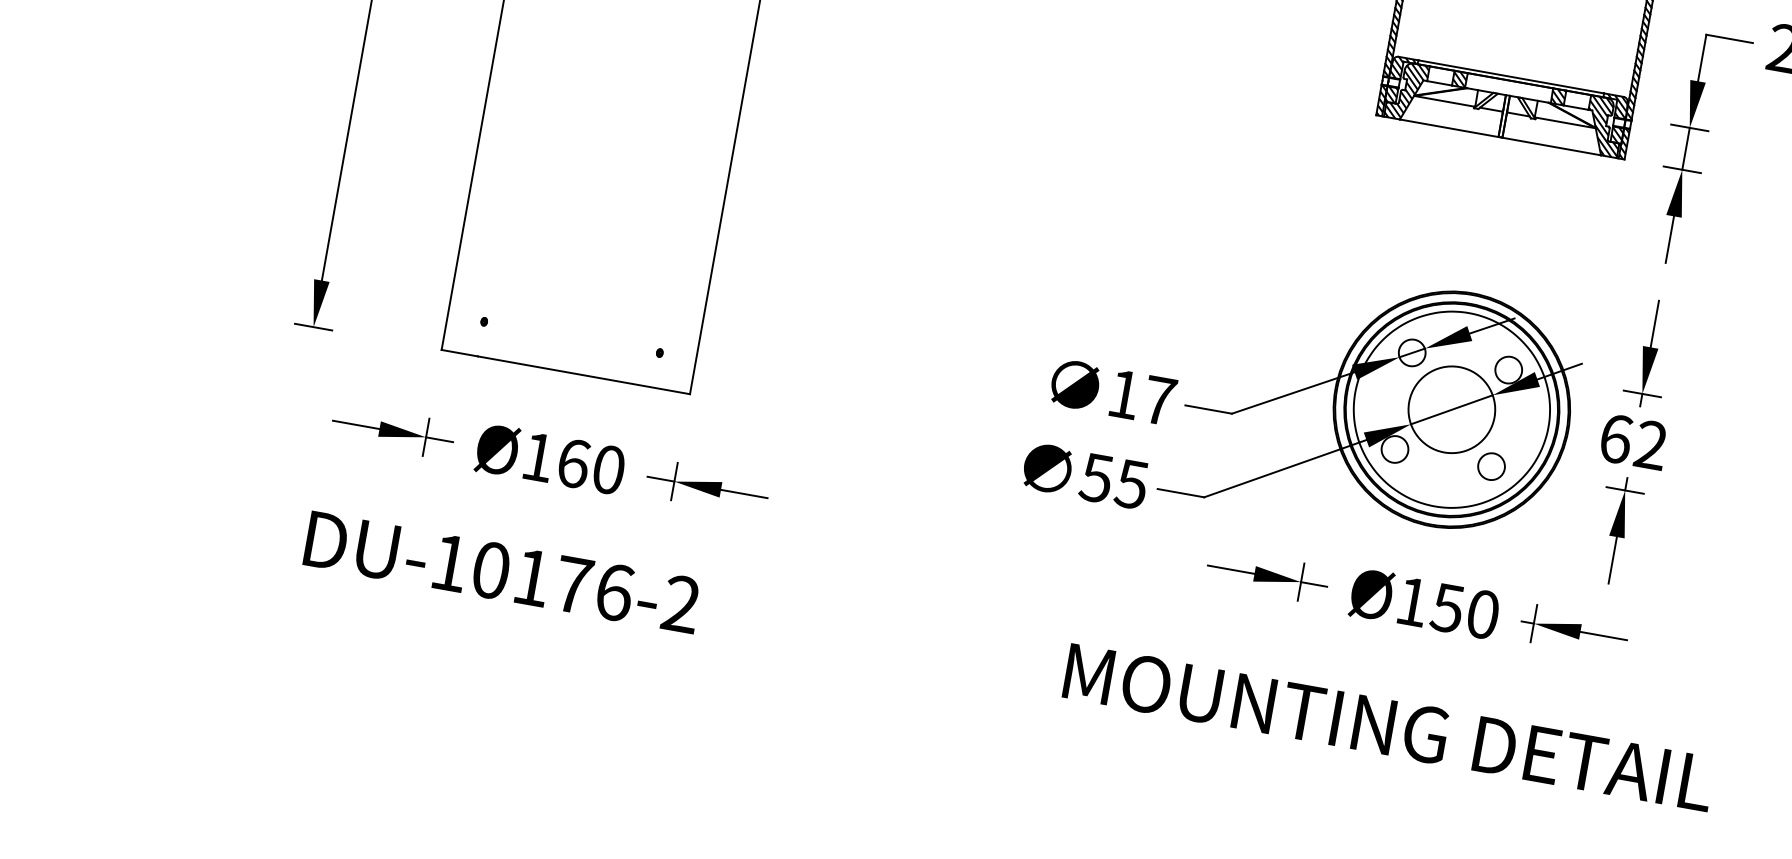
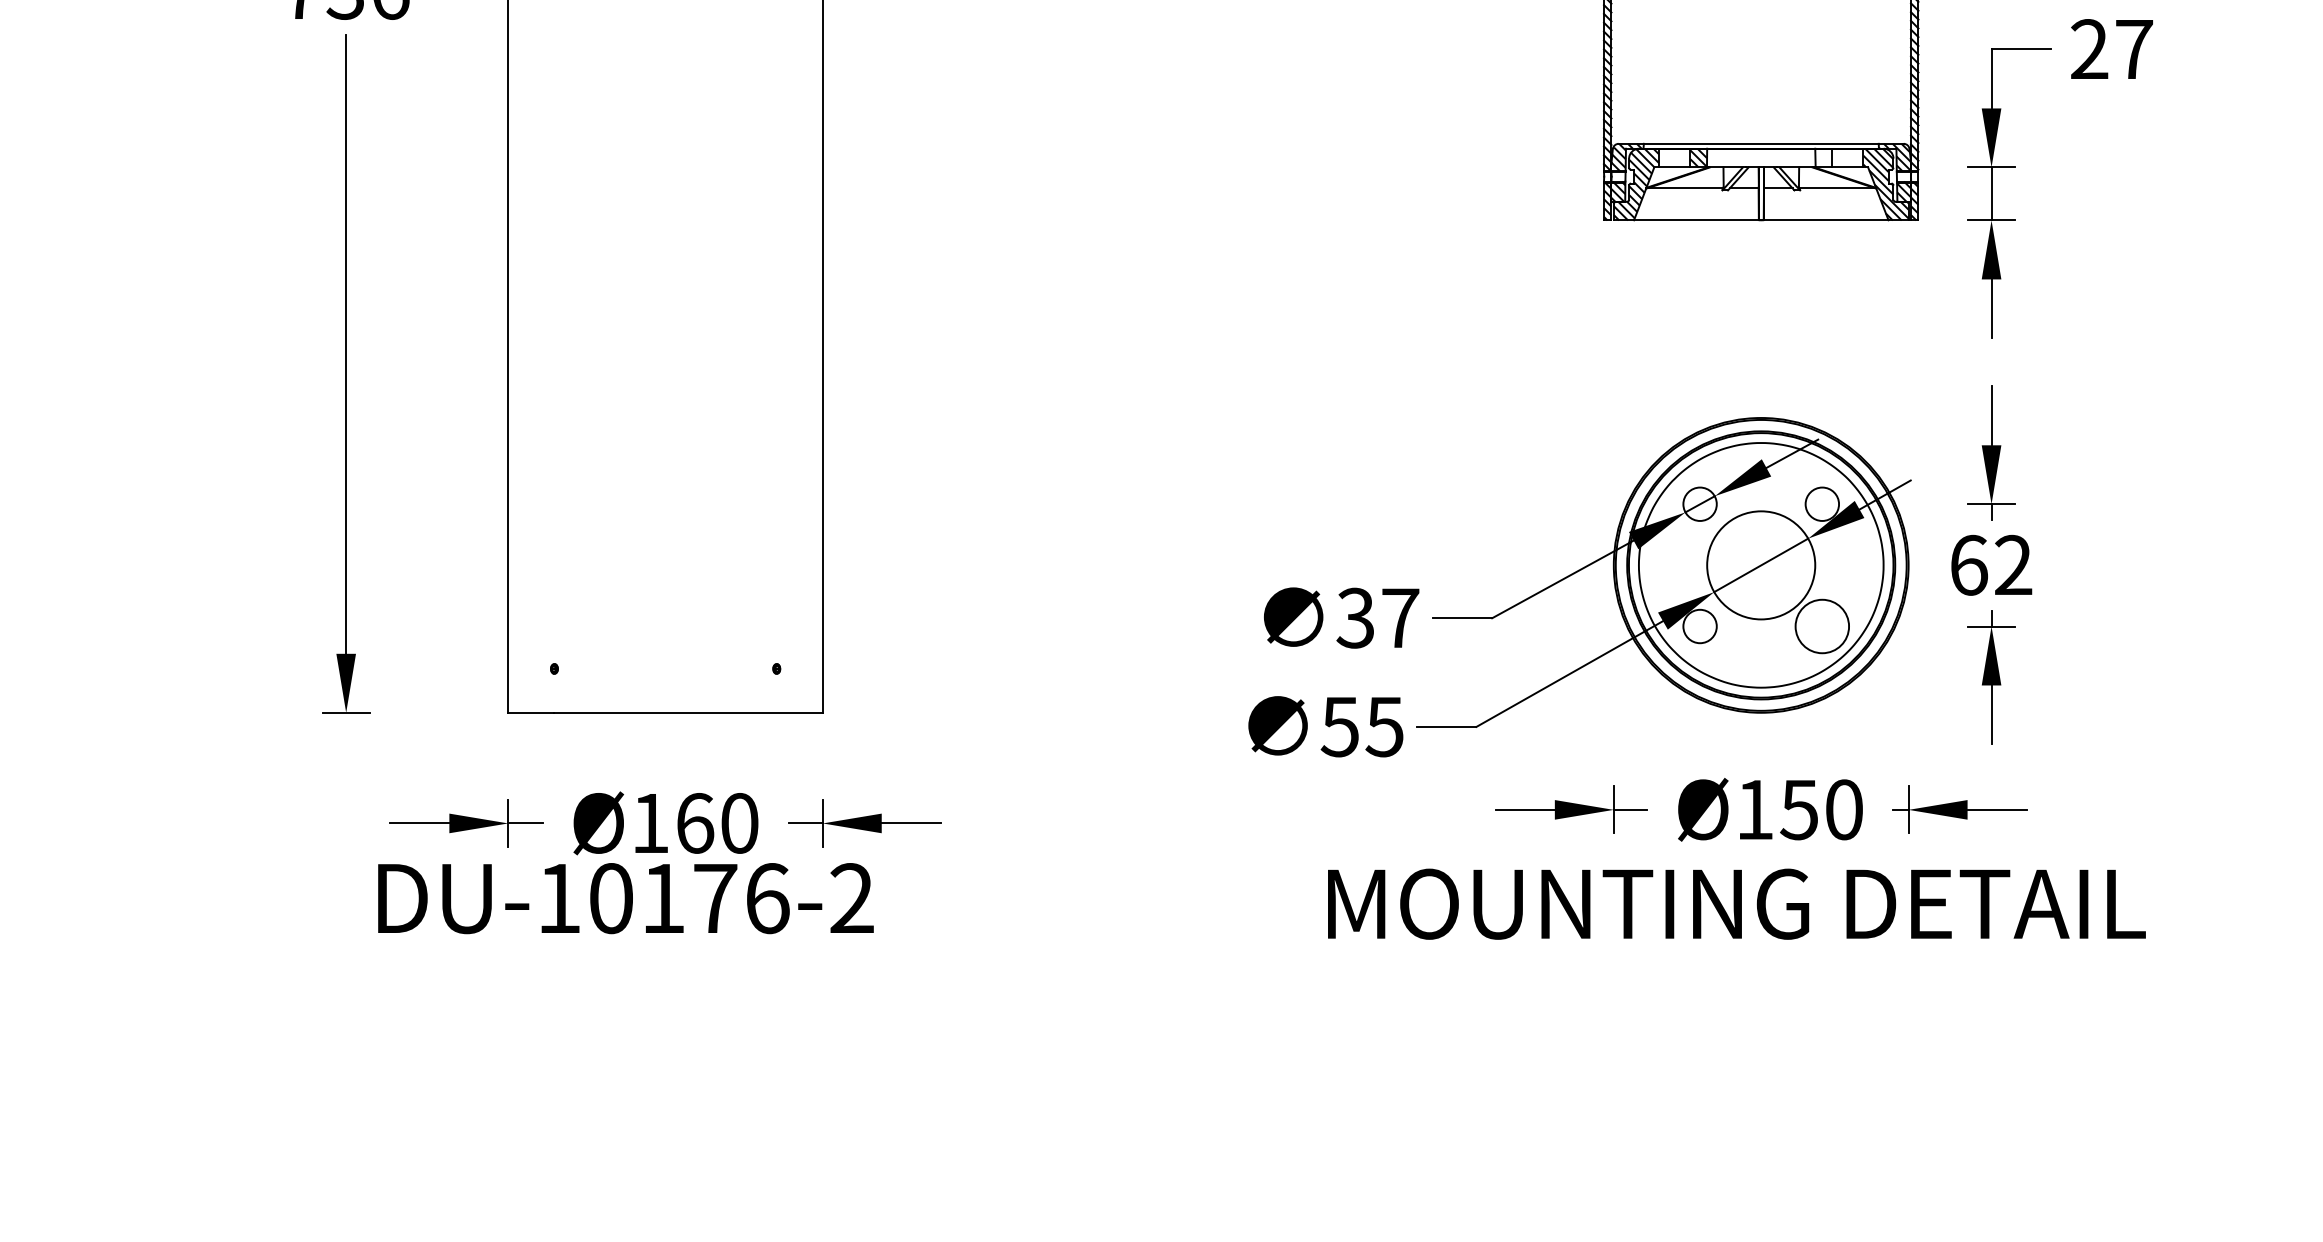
hatch: (1558, 96) -> (1823, 157), removed
text: (1123, 393) -> (1354, 617), 17 -> 37
circle: (1491, 466) -> (1822, 626), size x1.6
text: (502, 572) -> (625, 898), moved
text: (1389, 727) -> (1736, 903), moved

